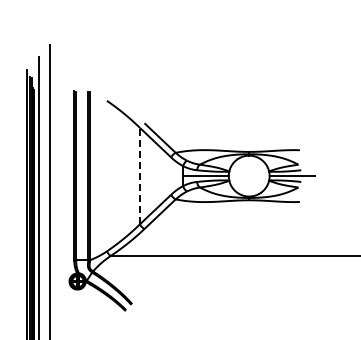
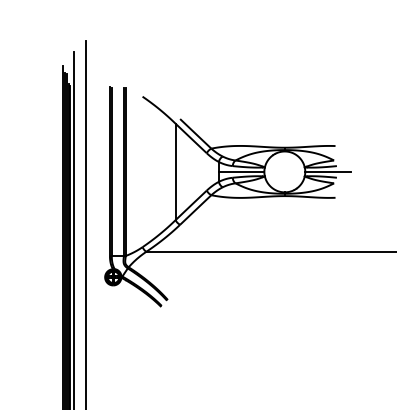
line: (139, 175) -> (175, 171), dashed -> solid

